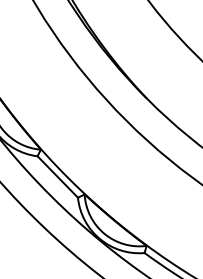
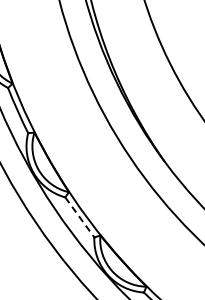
line: (57, 177) -> (79, 217), solid -> dashed

